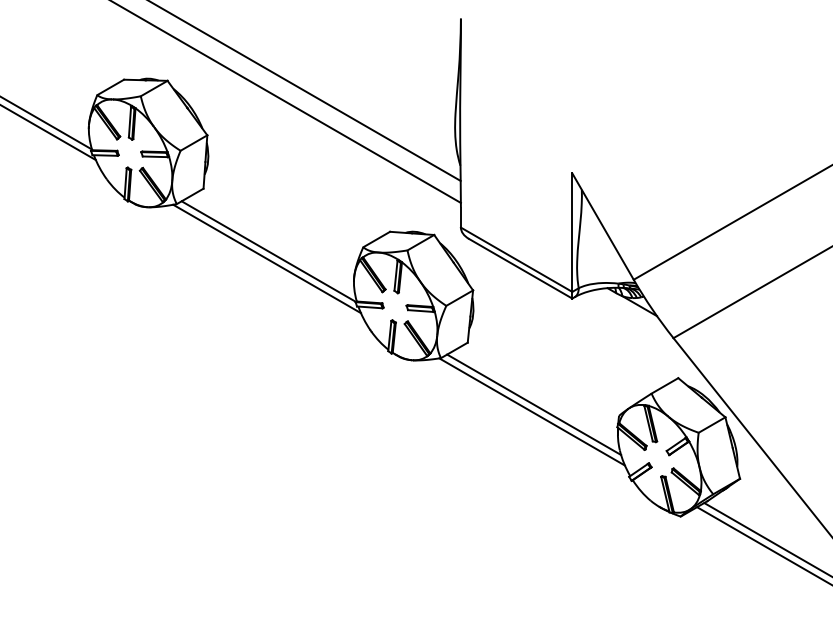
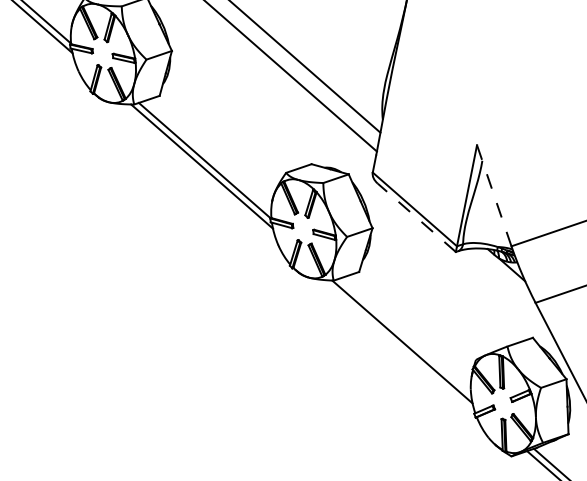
line: (602, 226) -> (493, 195), solid -> dashed
line: (520, 268) -> (416, 217), solid -> dashed
line: (534, 404) -> (405, 336), removed

